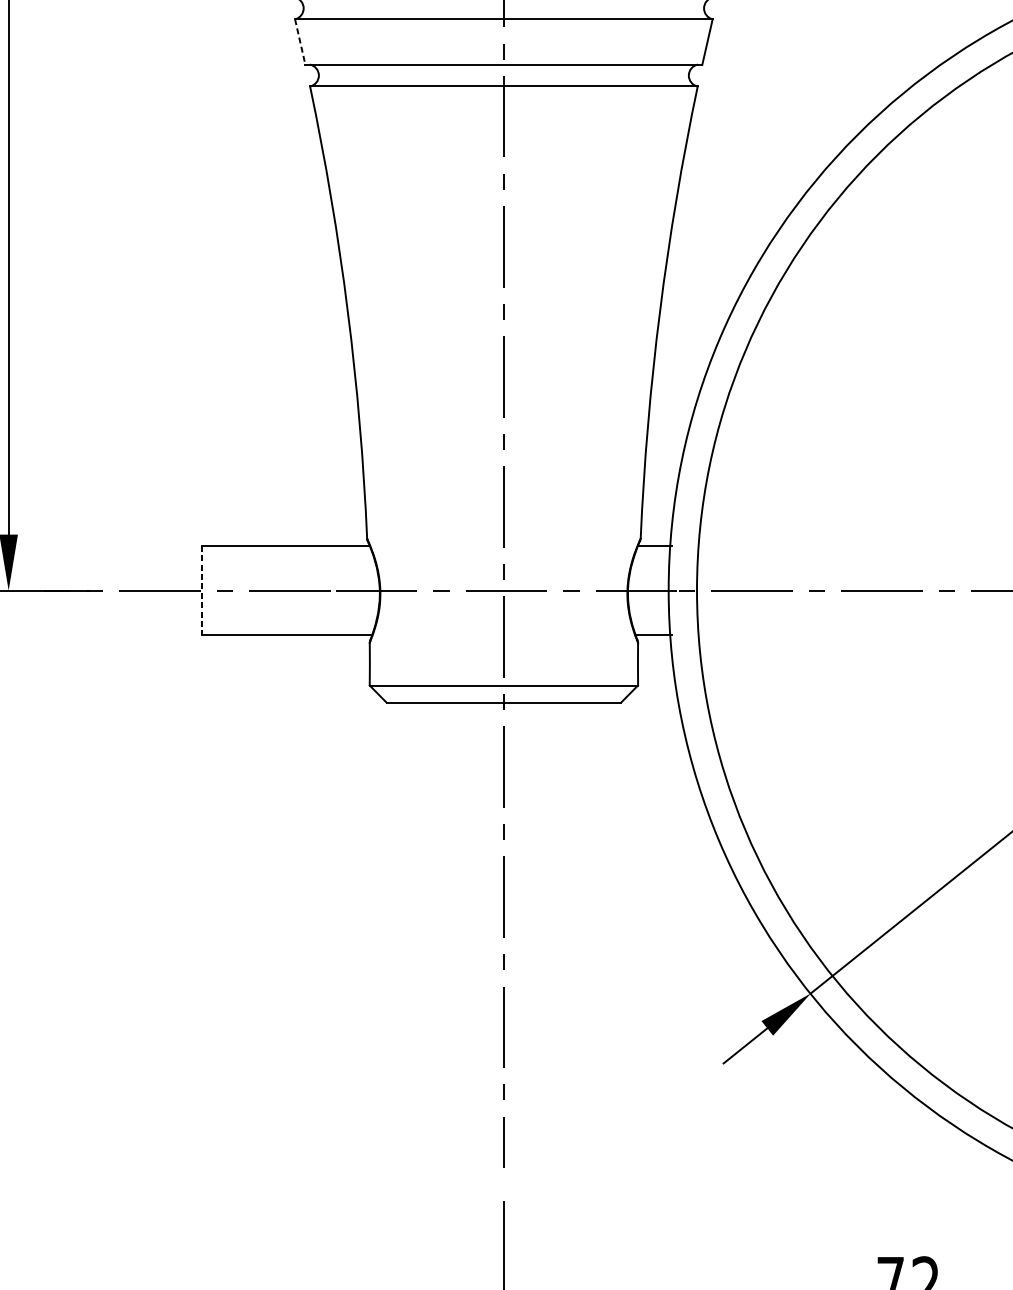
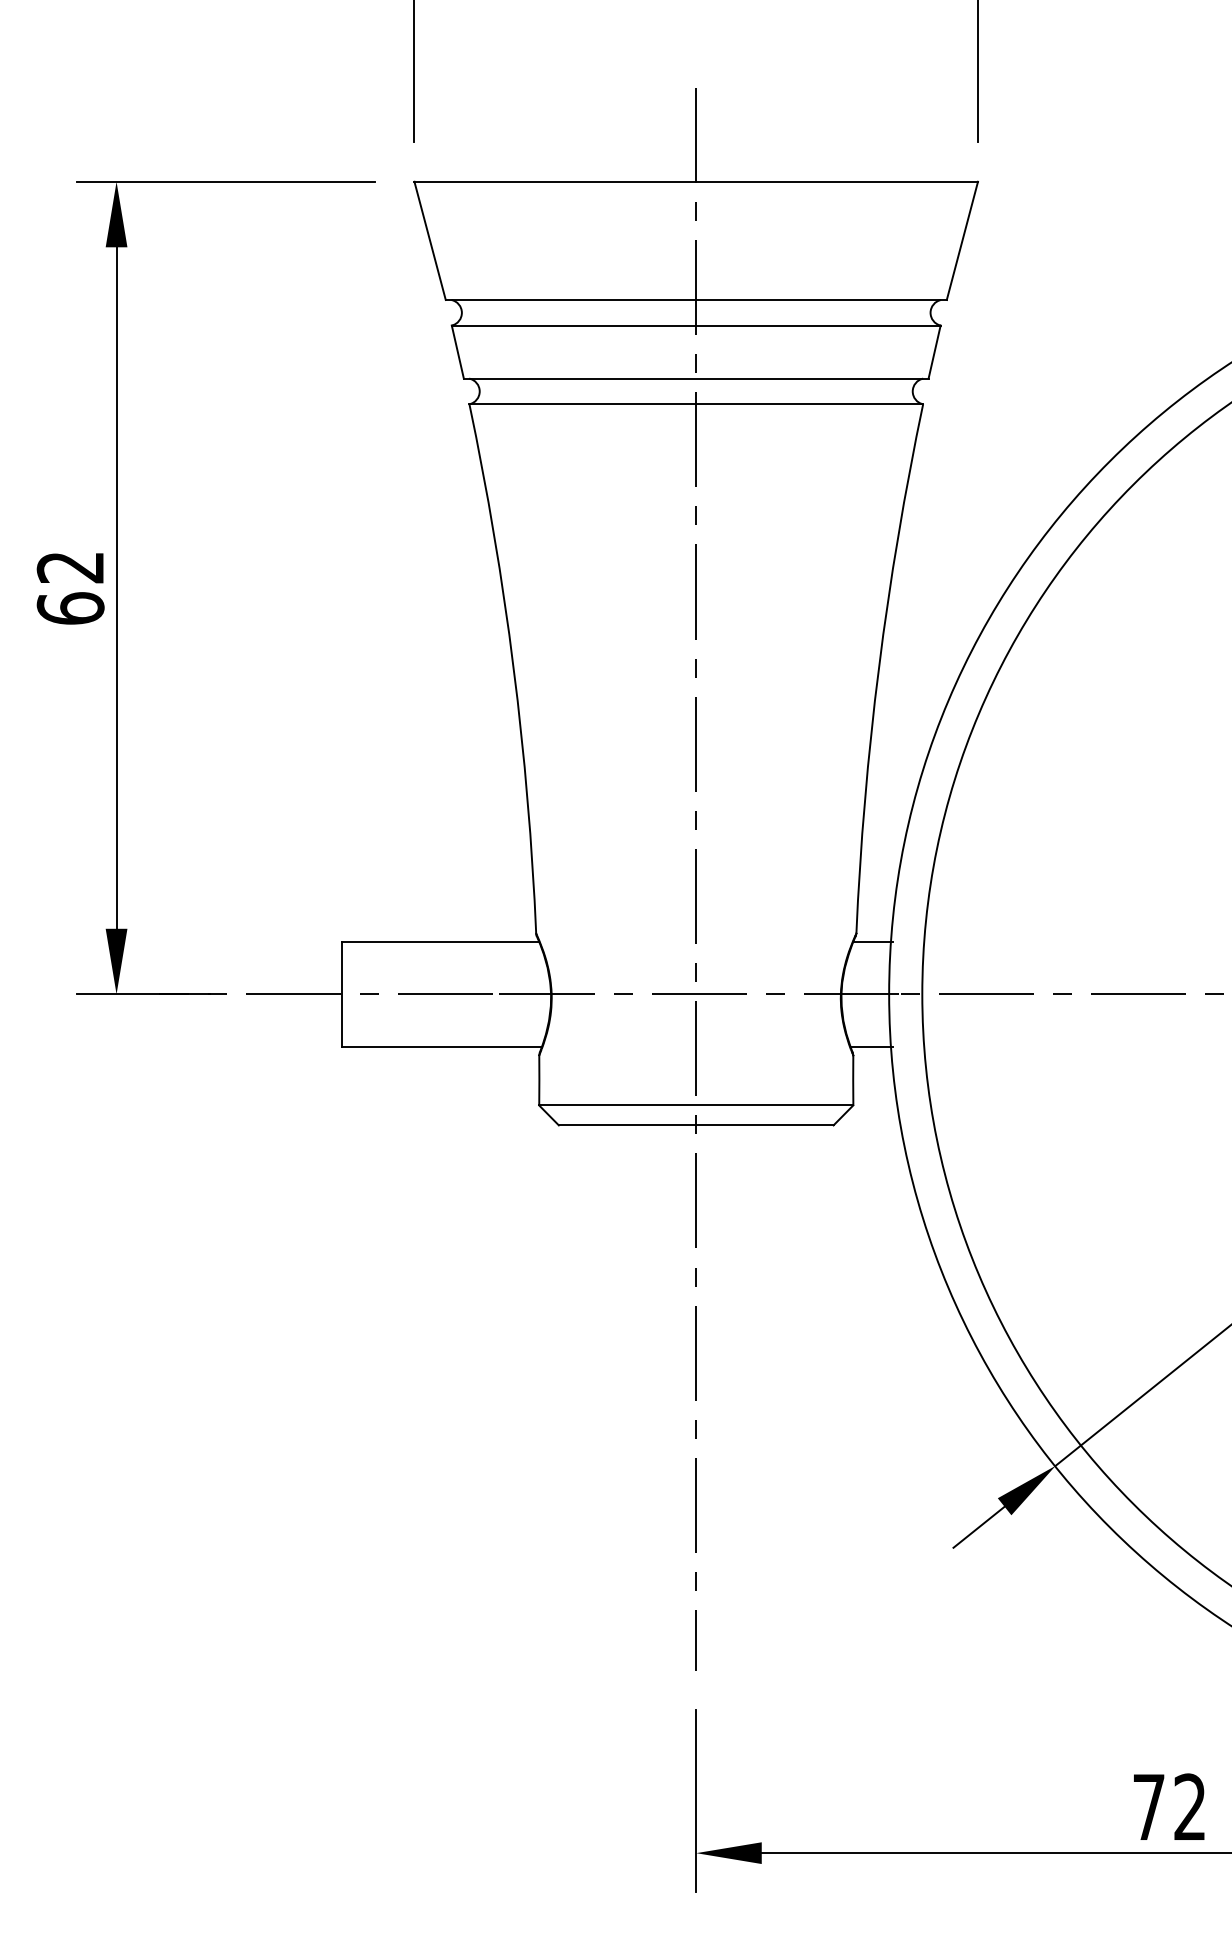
line: (299, 42) -> (457, 352), dashed -> solid
line: (201, 590) -> (342, 994), dashed -> solid

